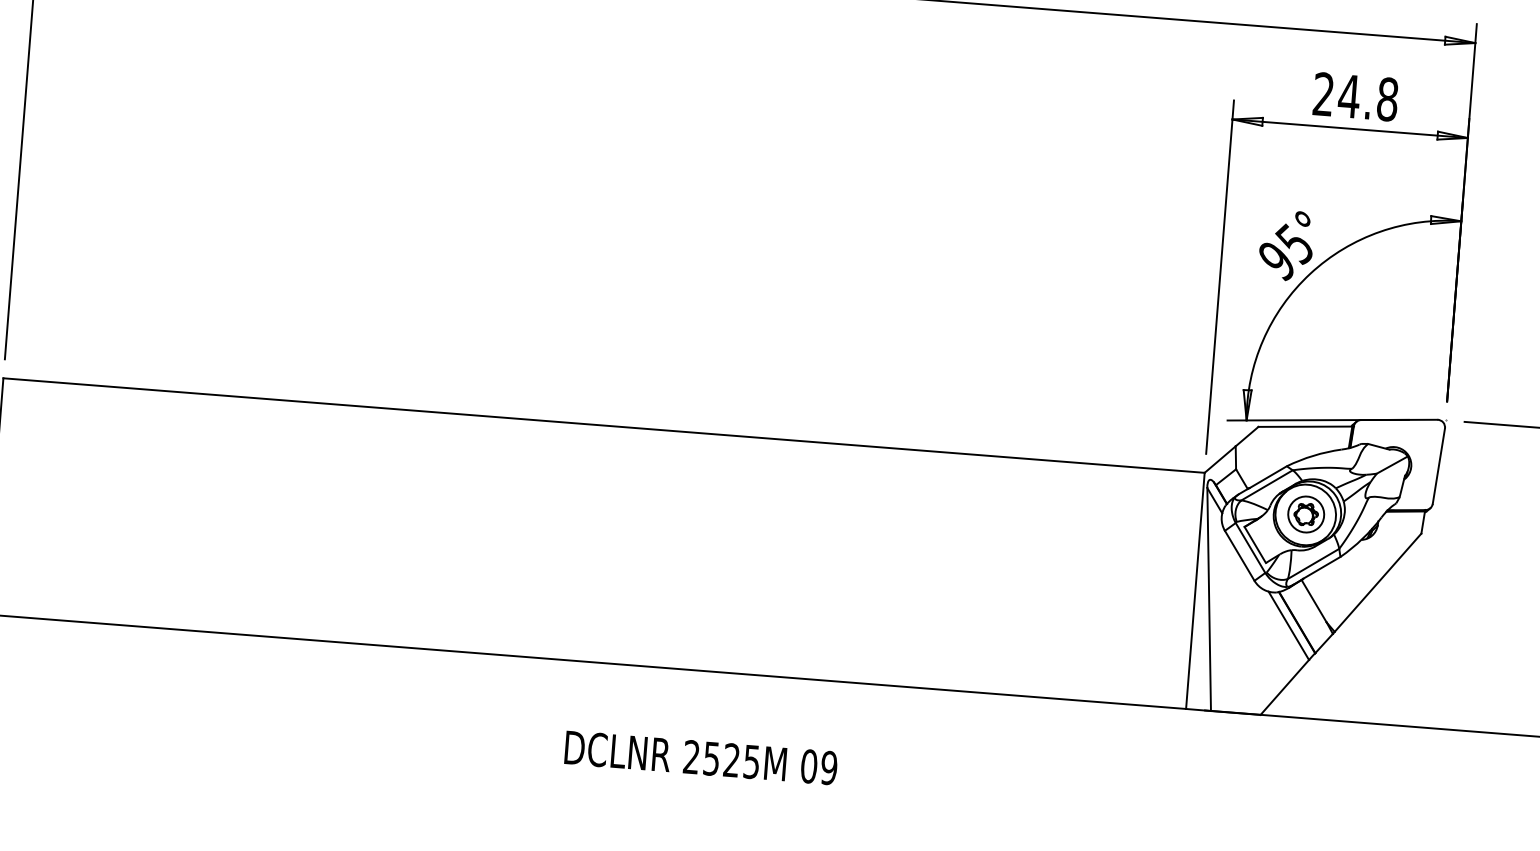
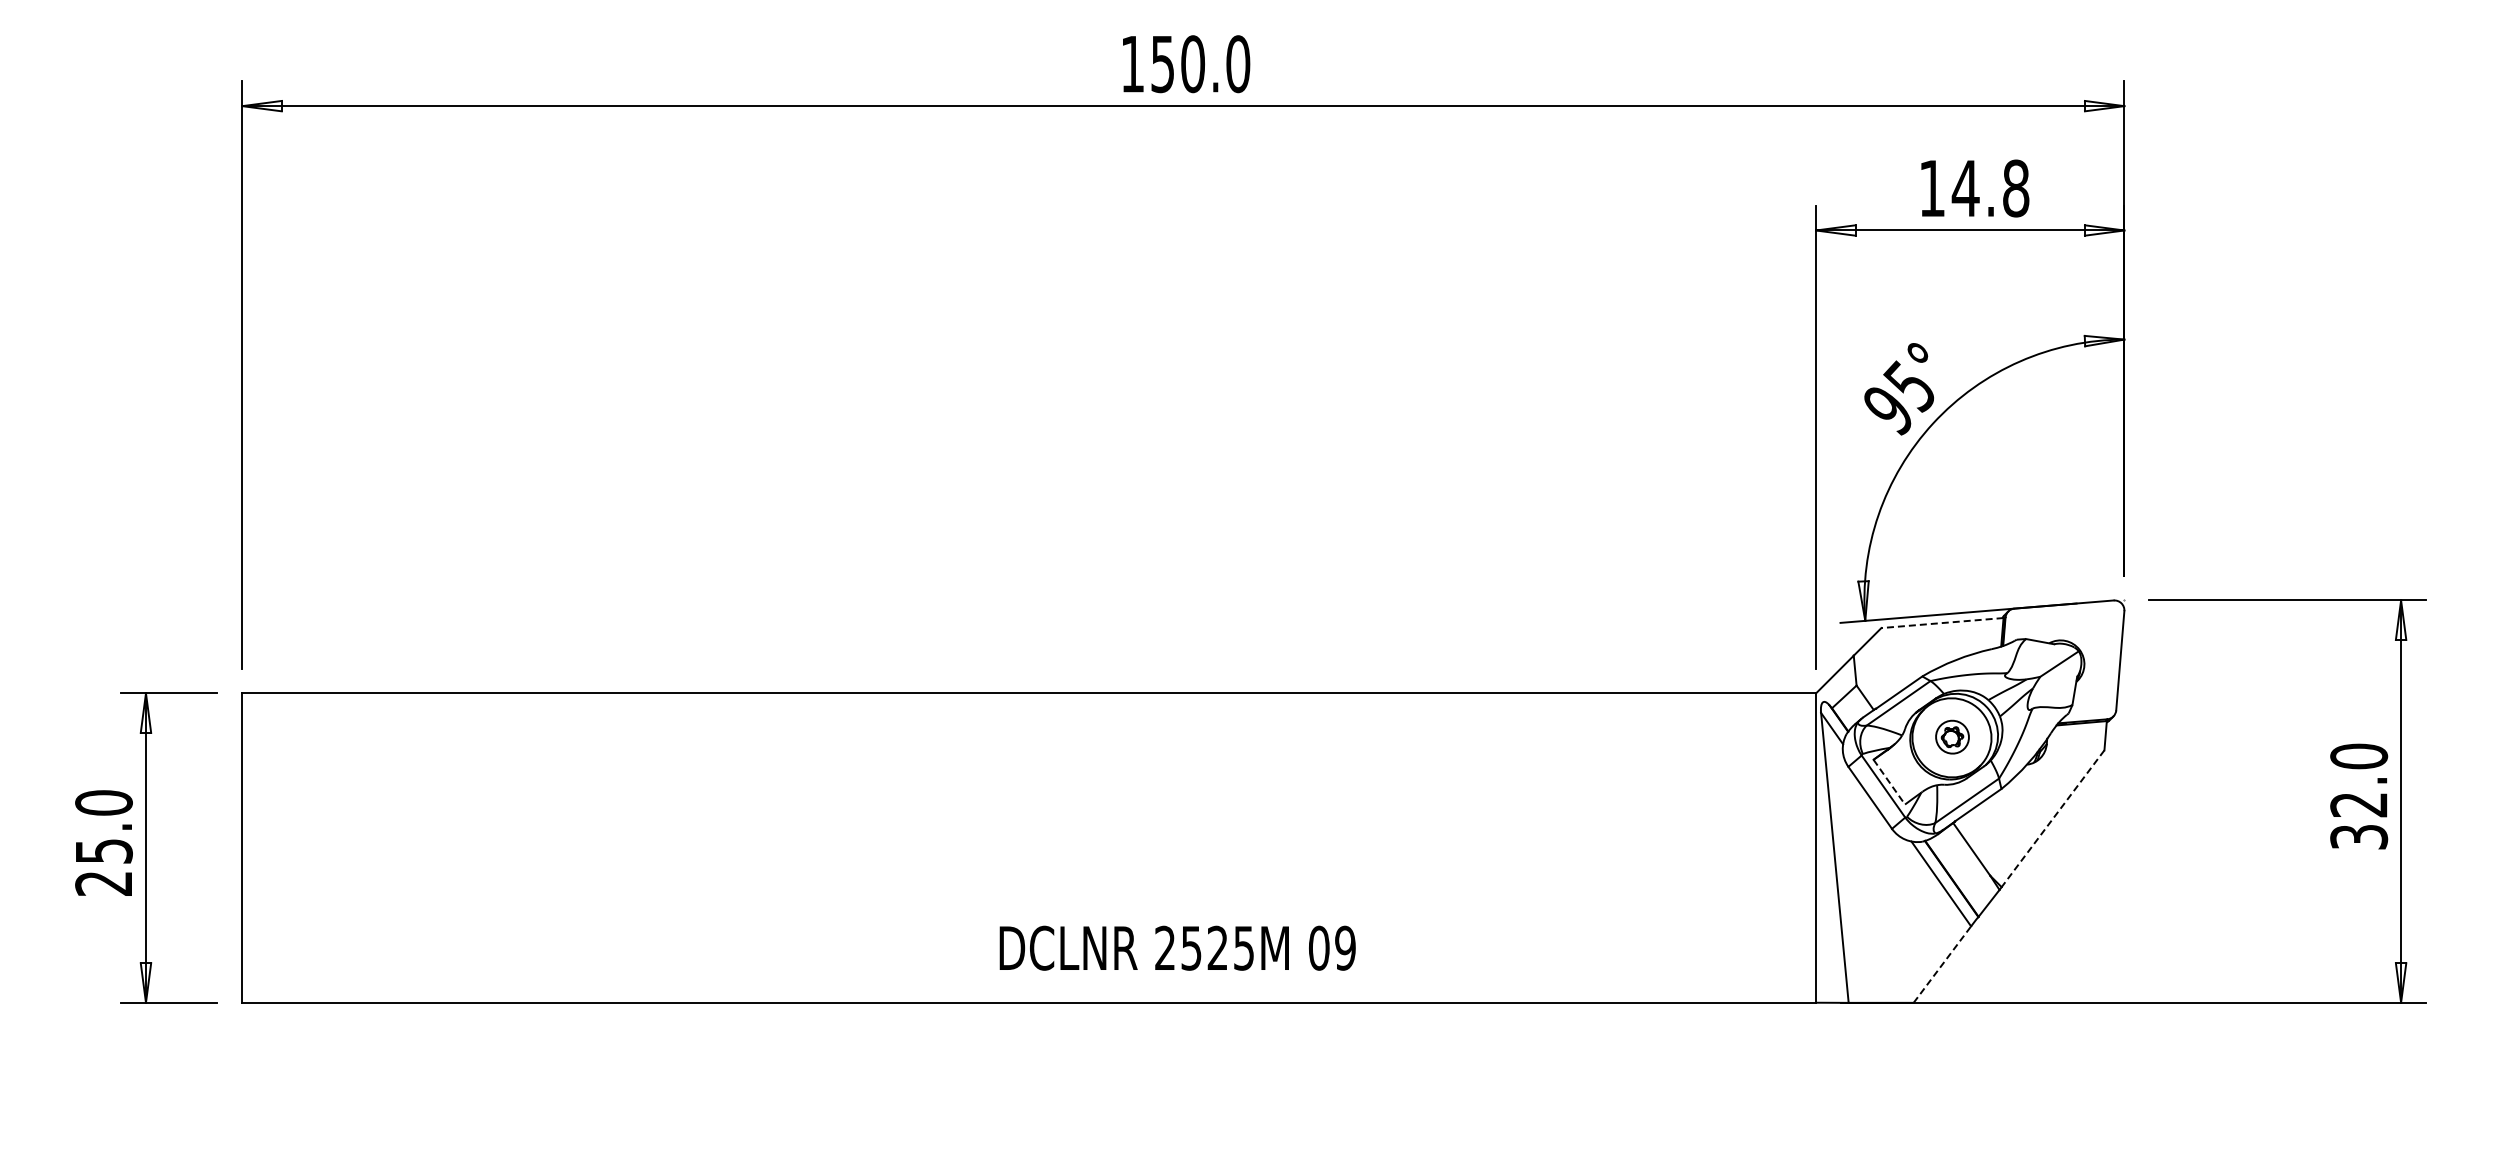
text: (1323, 93) -> (1931, 187), 24.8 -> 14.8
line: (1304, 427) -> (1941, 623), solid -> dashed
part: (1306, 513) -> (1952, 736), size x0.7
line: (1255, 545) -> (1889, 782), solid -> dashed
line: (1378, 582) -> (2053, 818), solid -> dashed
line: (1284, 687) -> (1942, 964), solid -> dashed
text: (701, 757) -> (1177, 947), moved

